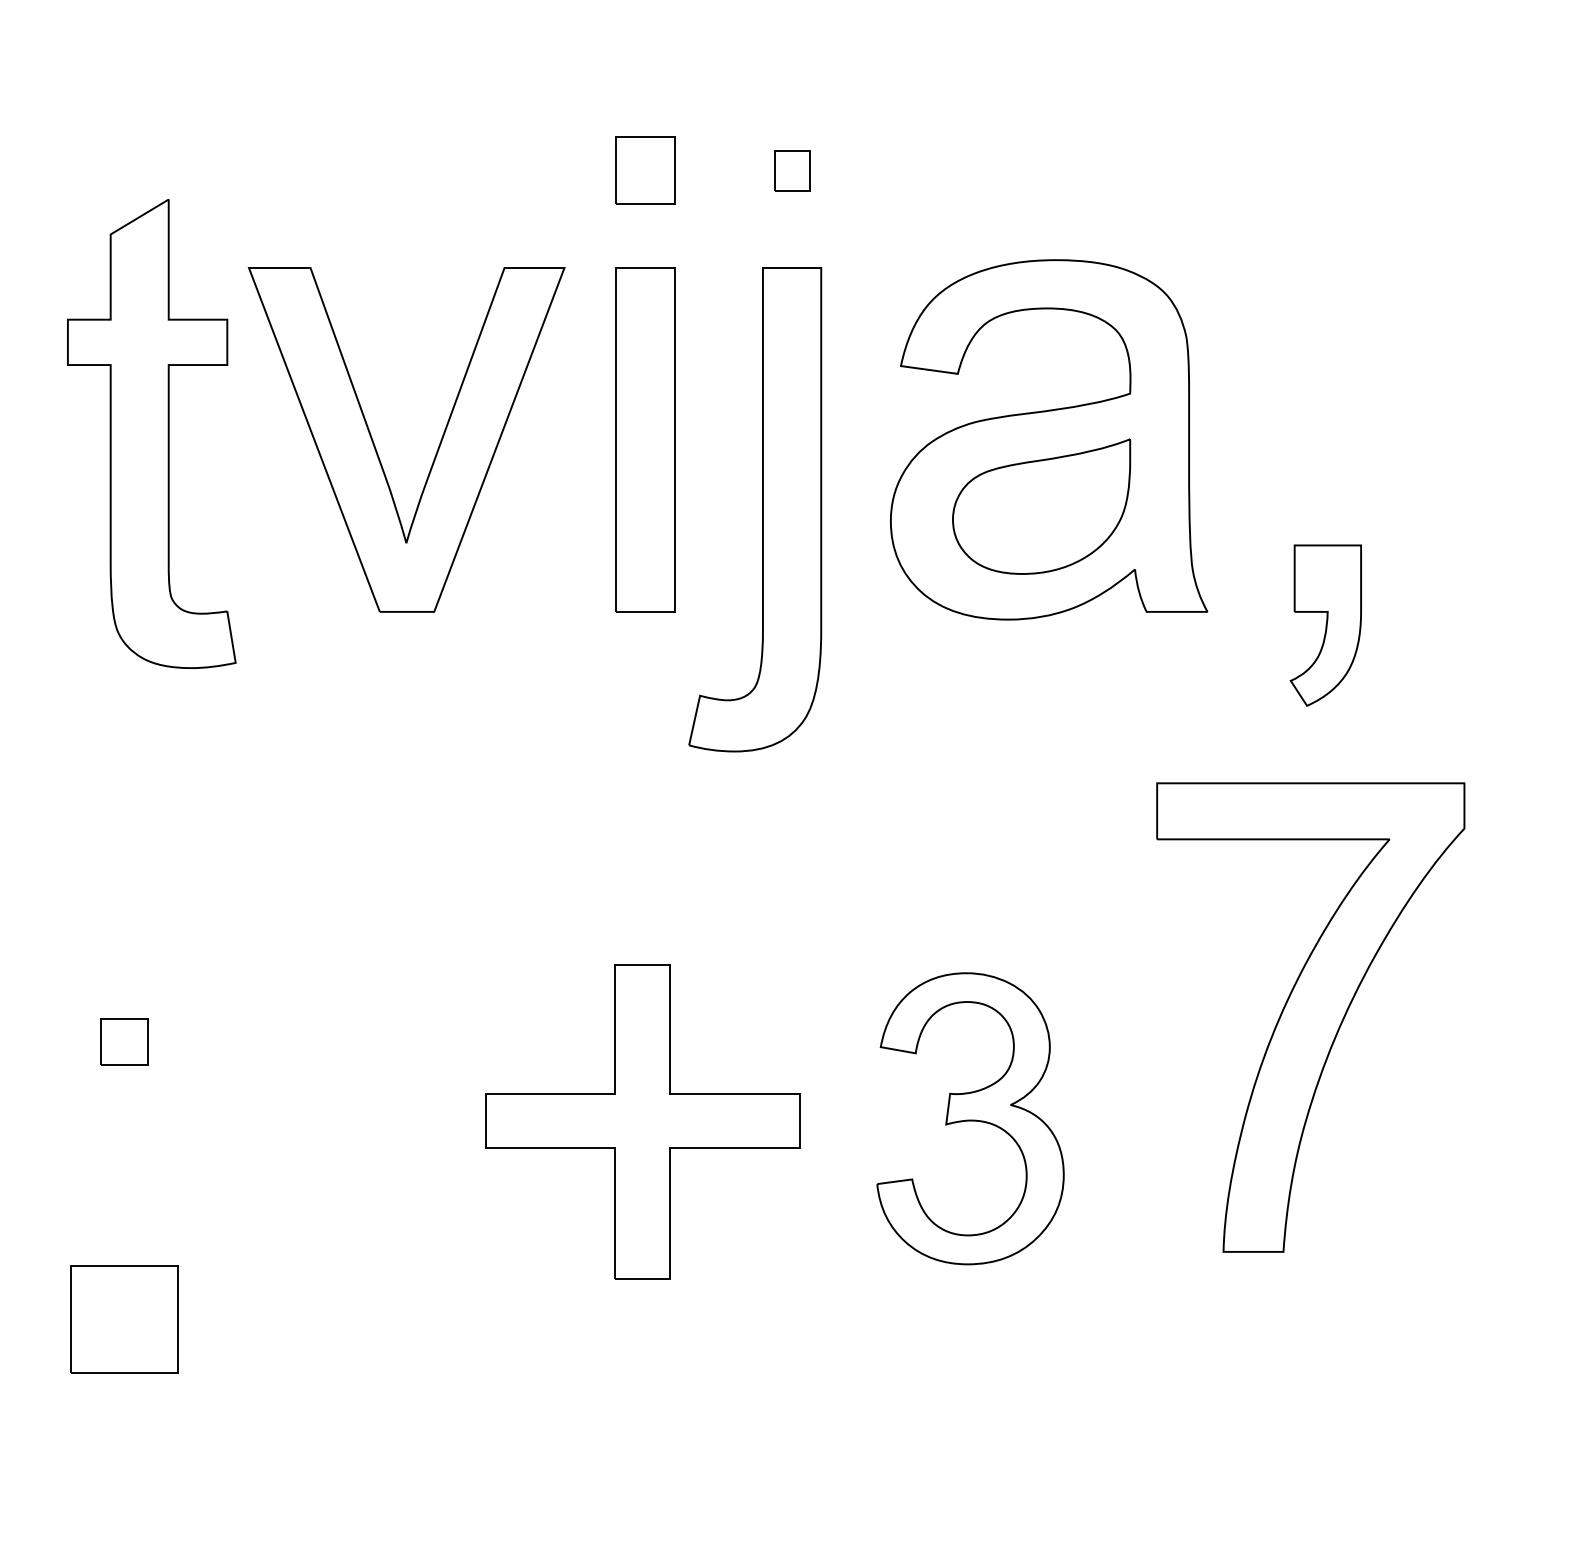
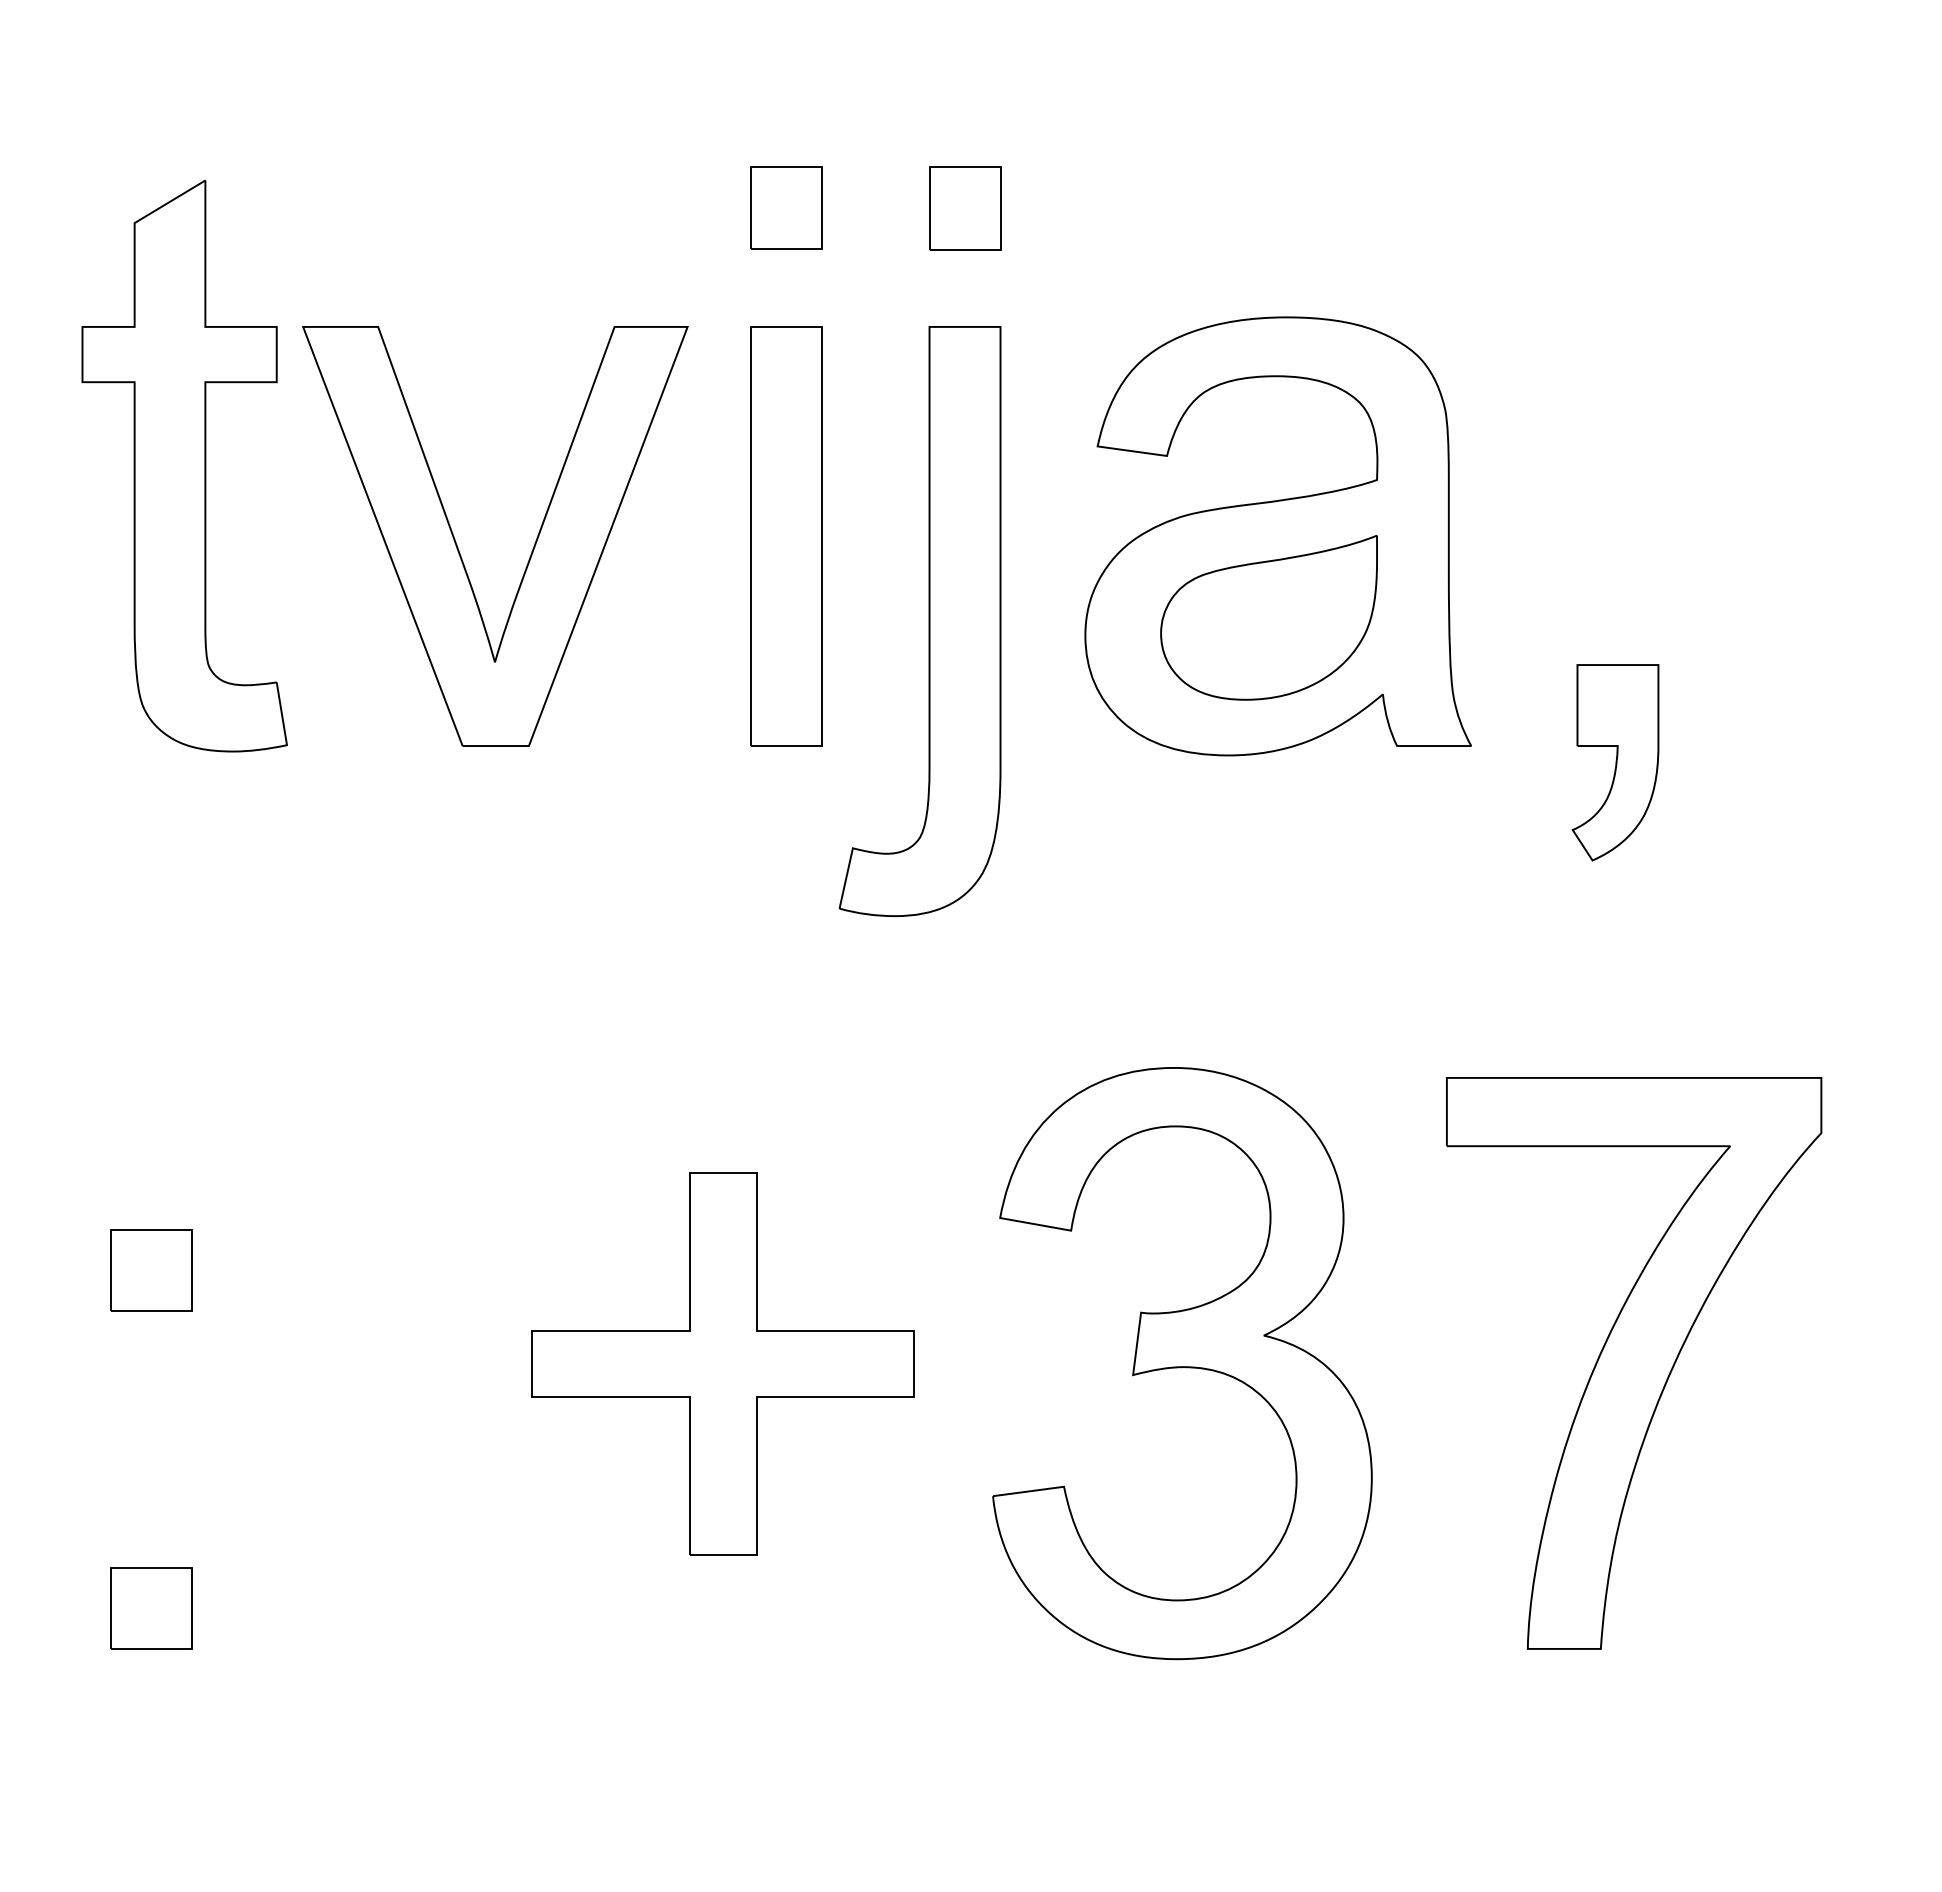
part: (792, 170) -> (965, 208), size x1.67
part: (151, 434) -> (184, 466), moved
part: (1311, 1017) -> (1634, 1363), moved
part: (124, 1042) -> (151, 1270), size x1.43
part: (970, 1118) -> (1182, 1363), size x1.67
part: (642, 1121) -> (722, 1363), moved
part: (124, 1319) -> (151, 1608), size x0.62

